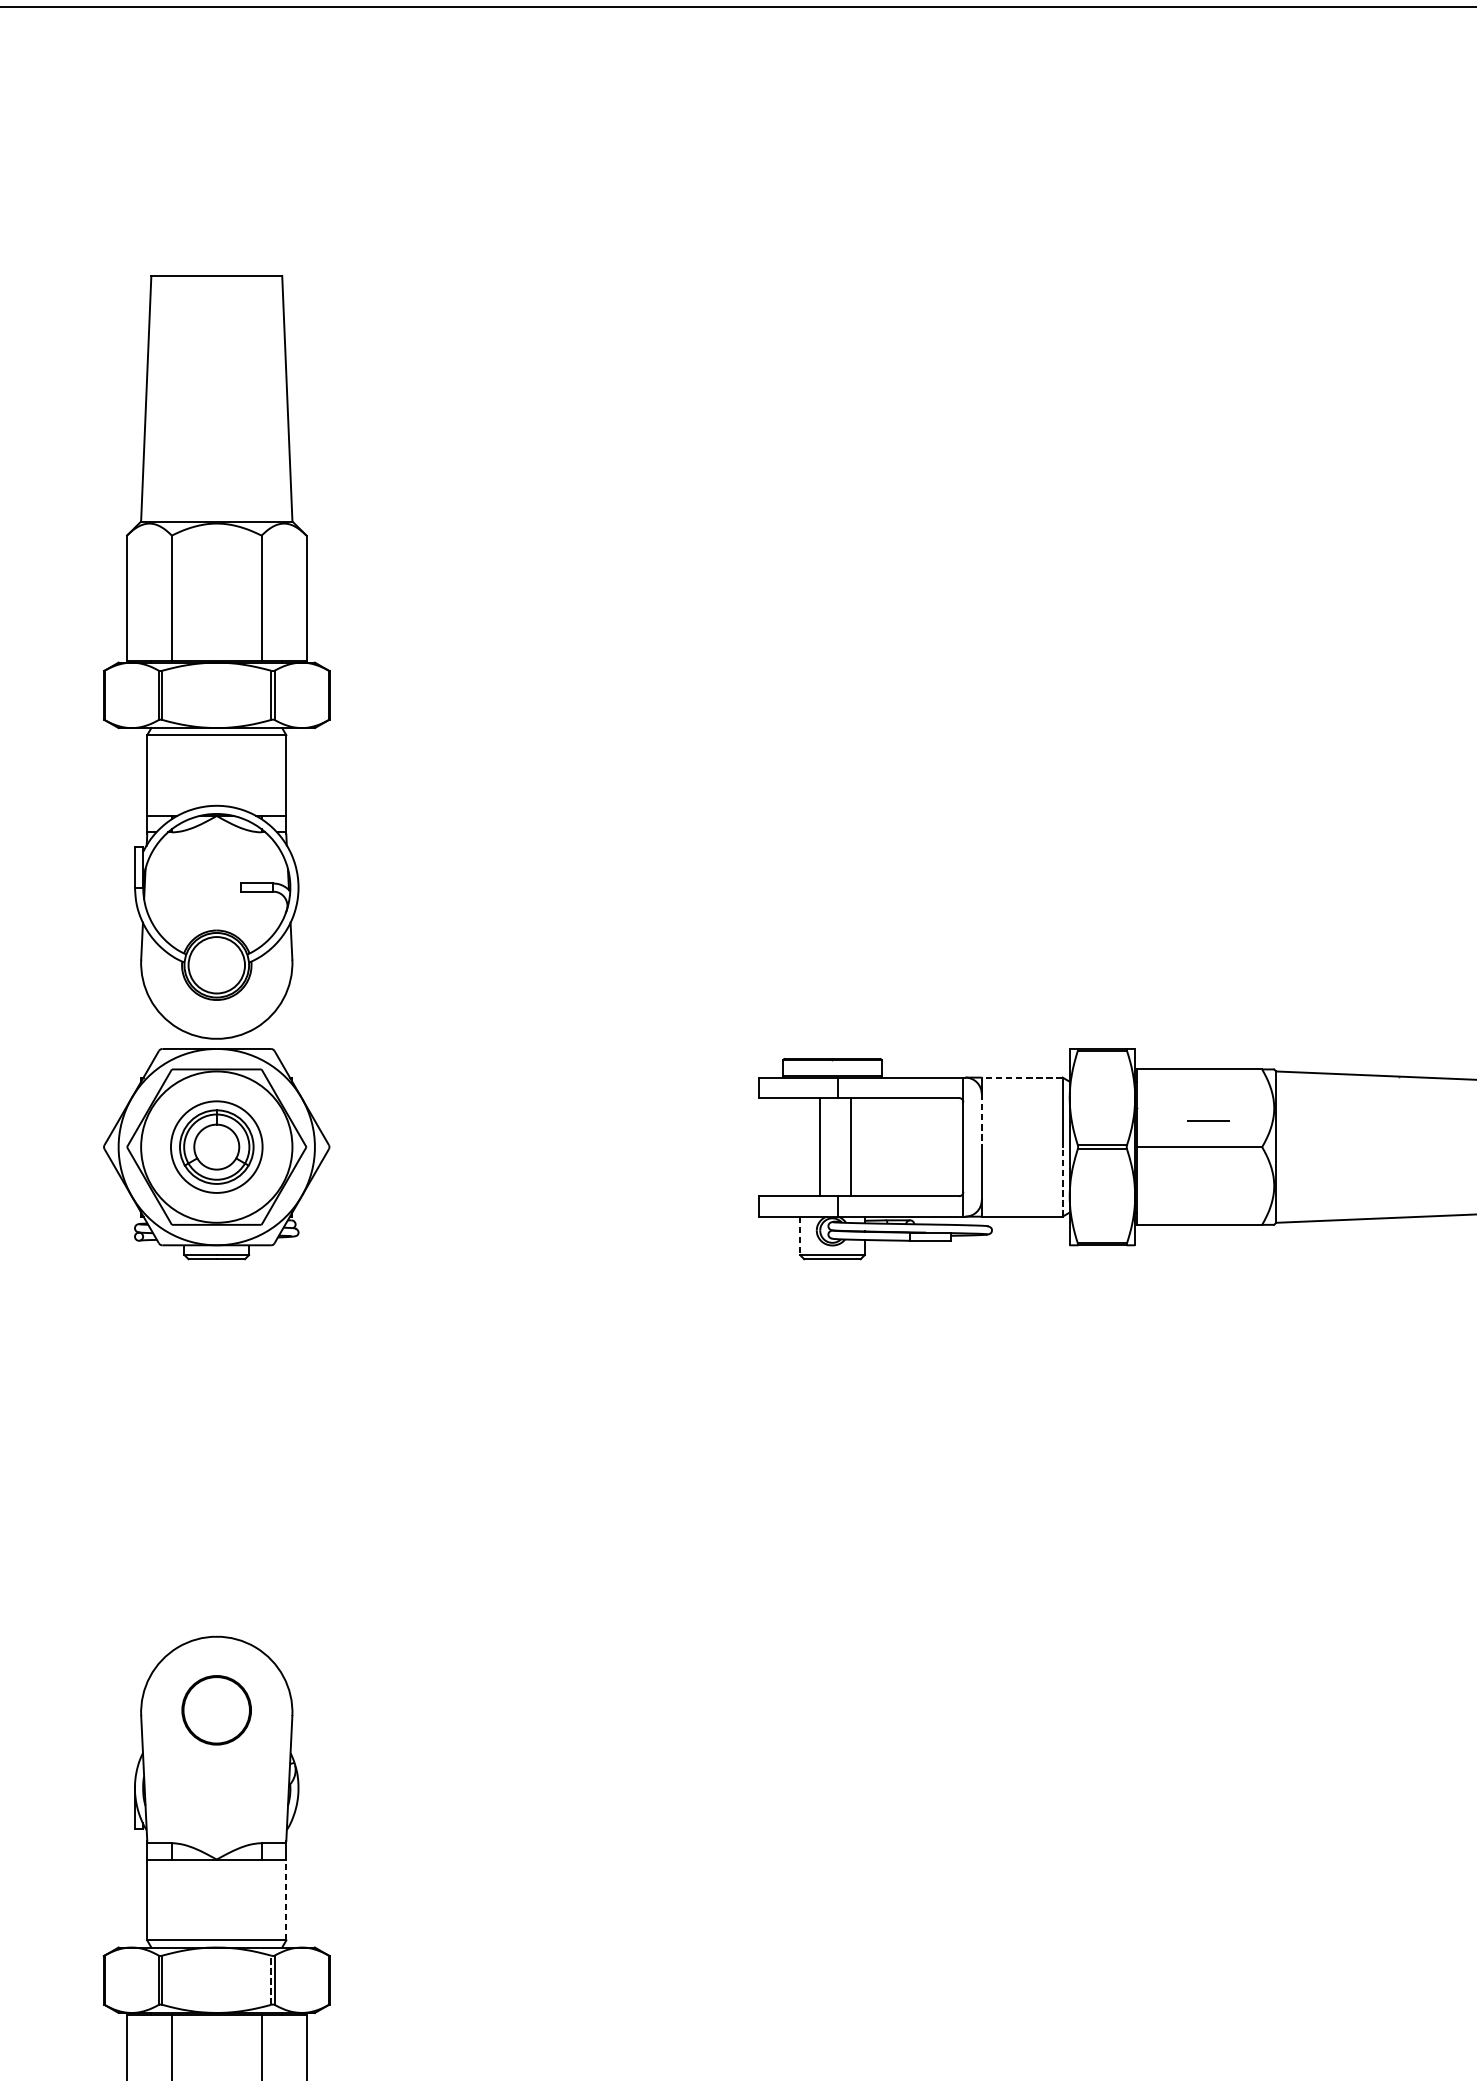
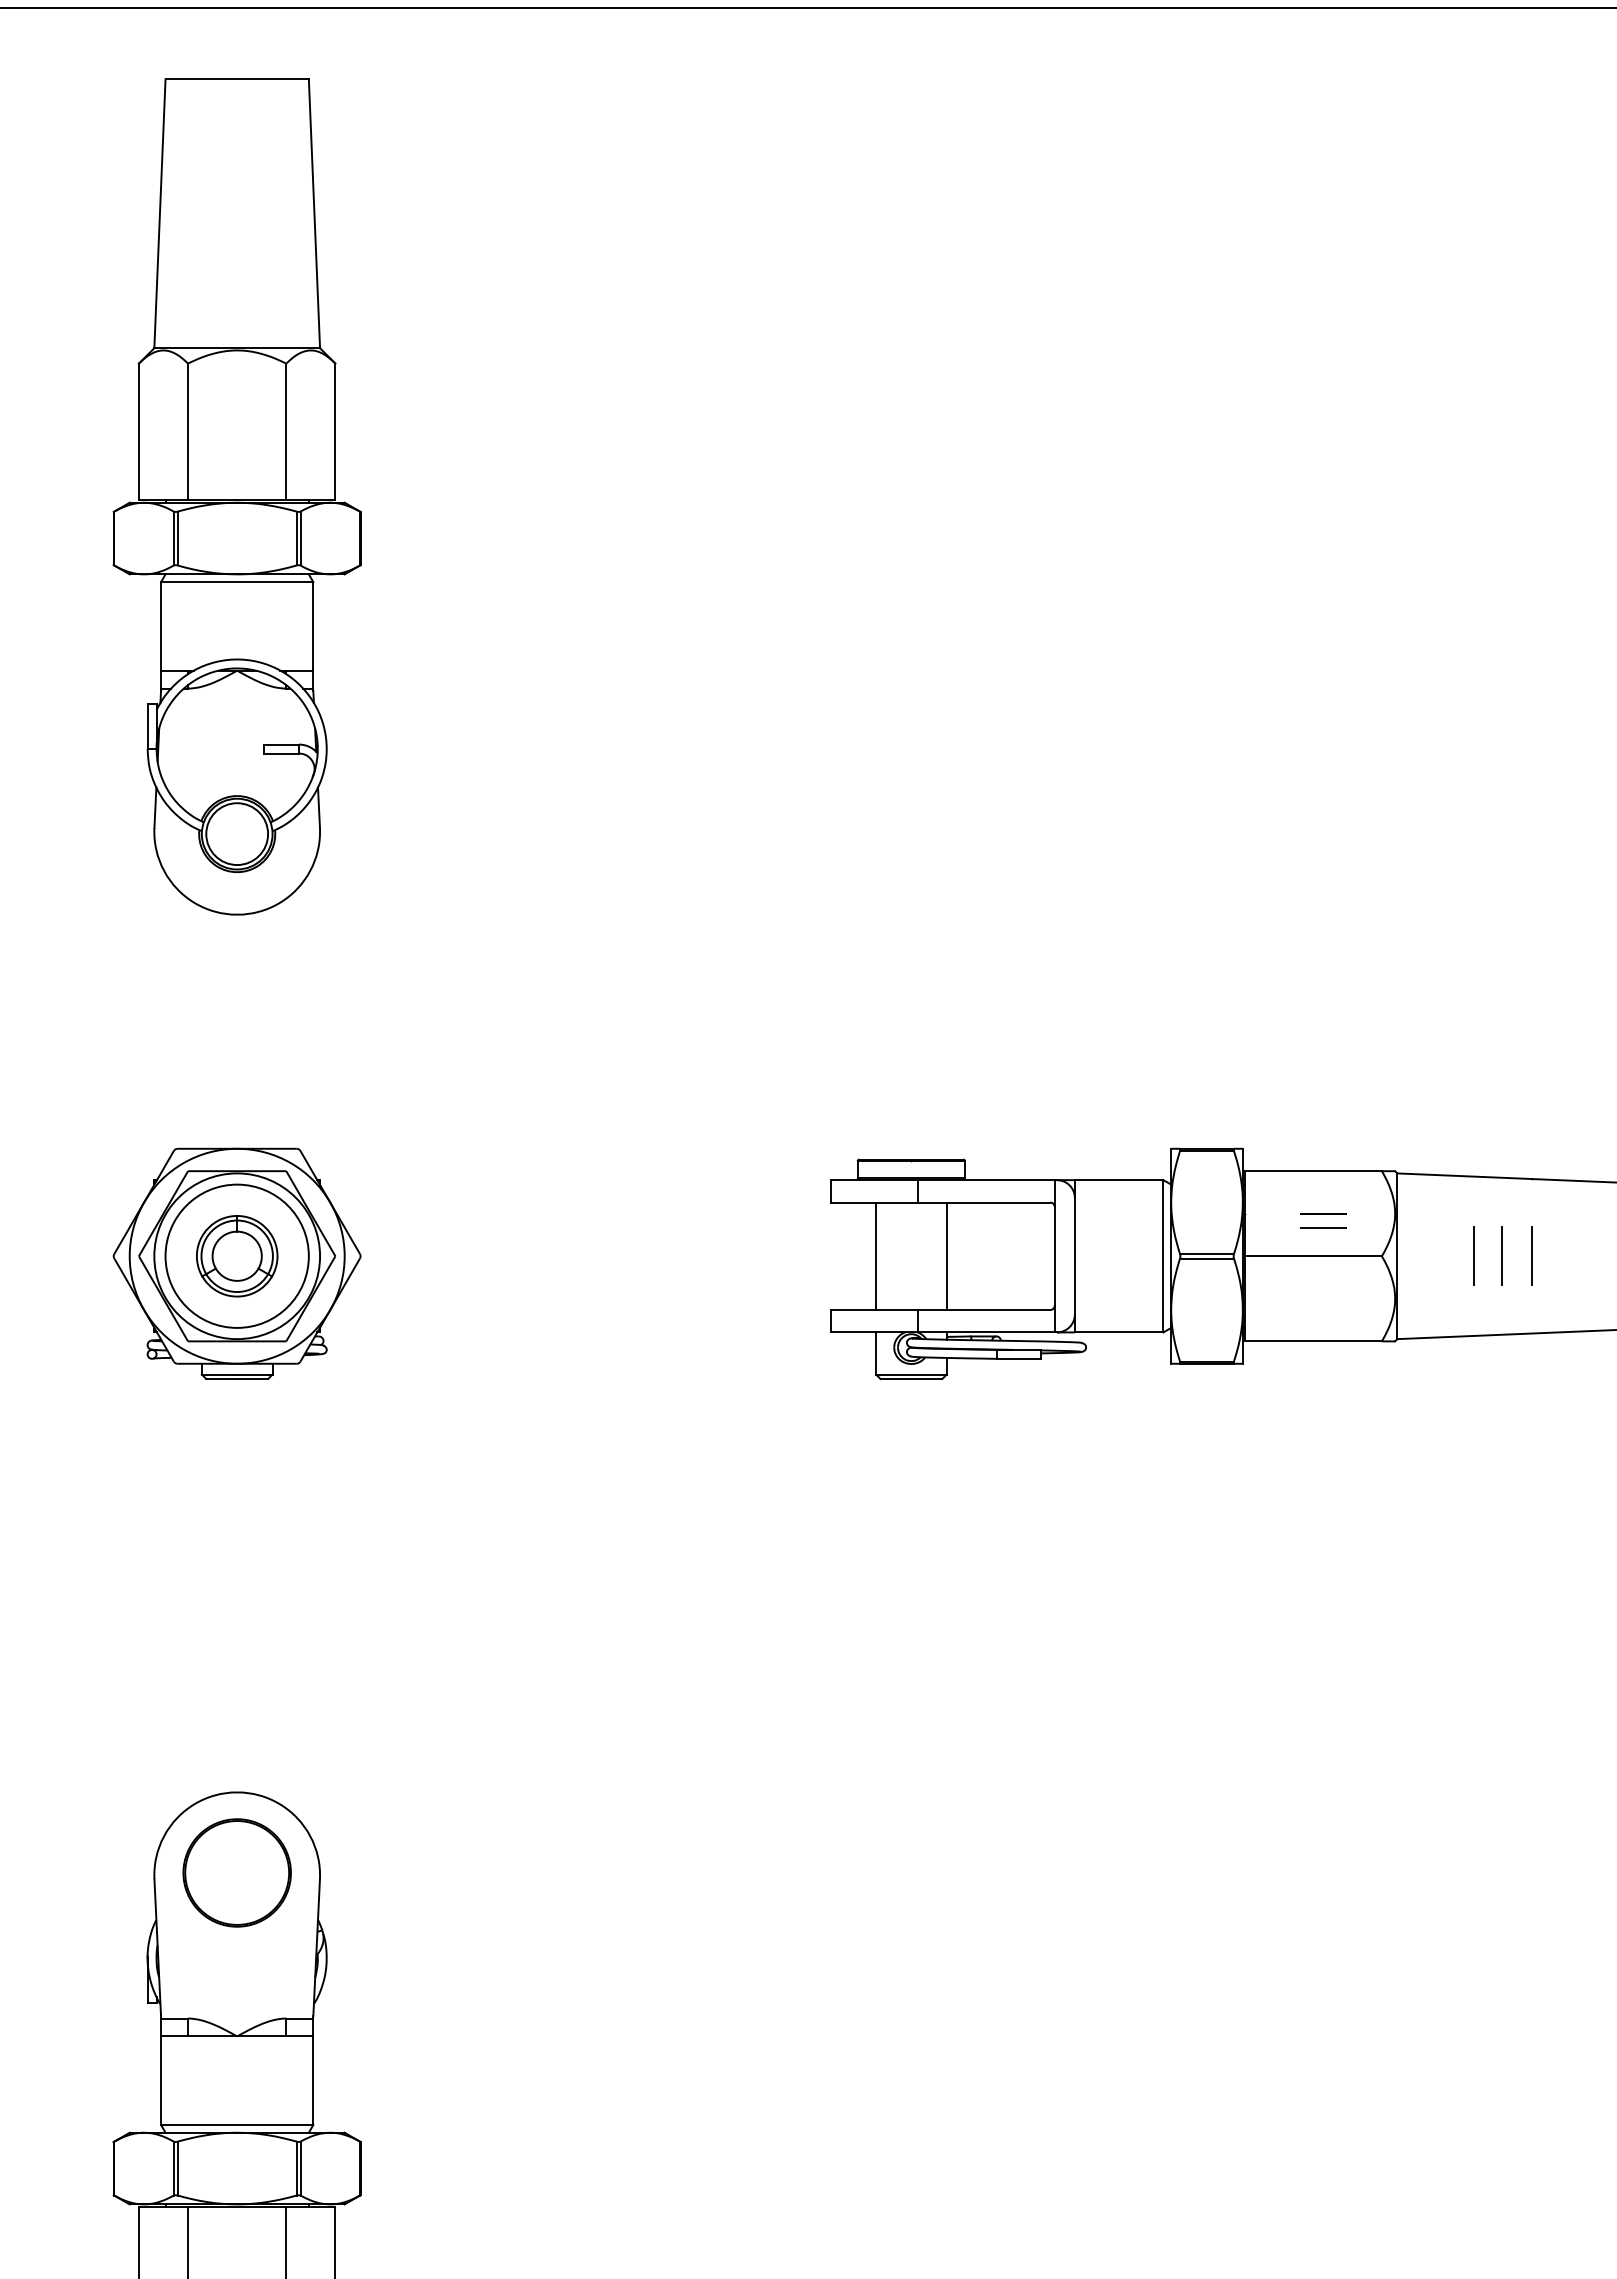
part: (216, 656) -> (236, 496), moved
line: (1021, 1077) -> (1118, 1180), dashed -> solid
line: (1208, 1108) -> (1323, 1213), added
line: (981, 1120) -> (1074, 1227), dashed -> solid
circle: (216, 1146) -> (236, 1255), size x1.43
line: (819, 1147) -> (946, 1256), moved
line: (851, 1147) -> (876, 1256), moved
line: (1345, 1147) -> (1473, 1256), added
line: (1371, 1147) -> (1501, 1256), added
line: (1398, 1147) -> (1531, 1256), added
line: (1062, 1181) -> (1163, 1293), dashed -> solid
line: (800, 1235) -> (876, 1353), dashed -> solid
part: (216, 1709) -> (236, 1872), size x1.43
line: (286, 1899) -> (313, 2080), dashed -> solid
line: (270, 1980) -> (296, 2168), dashed -> solid

